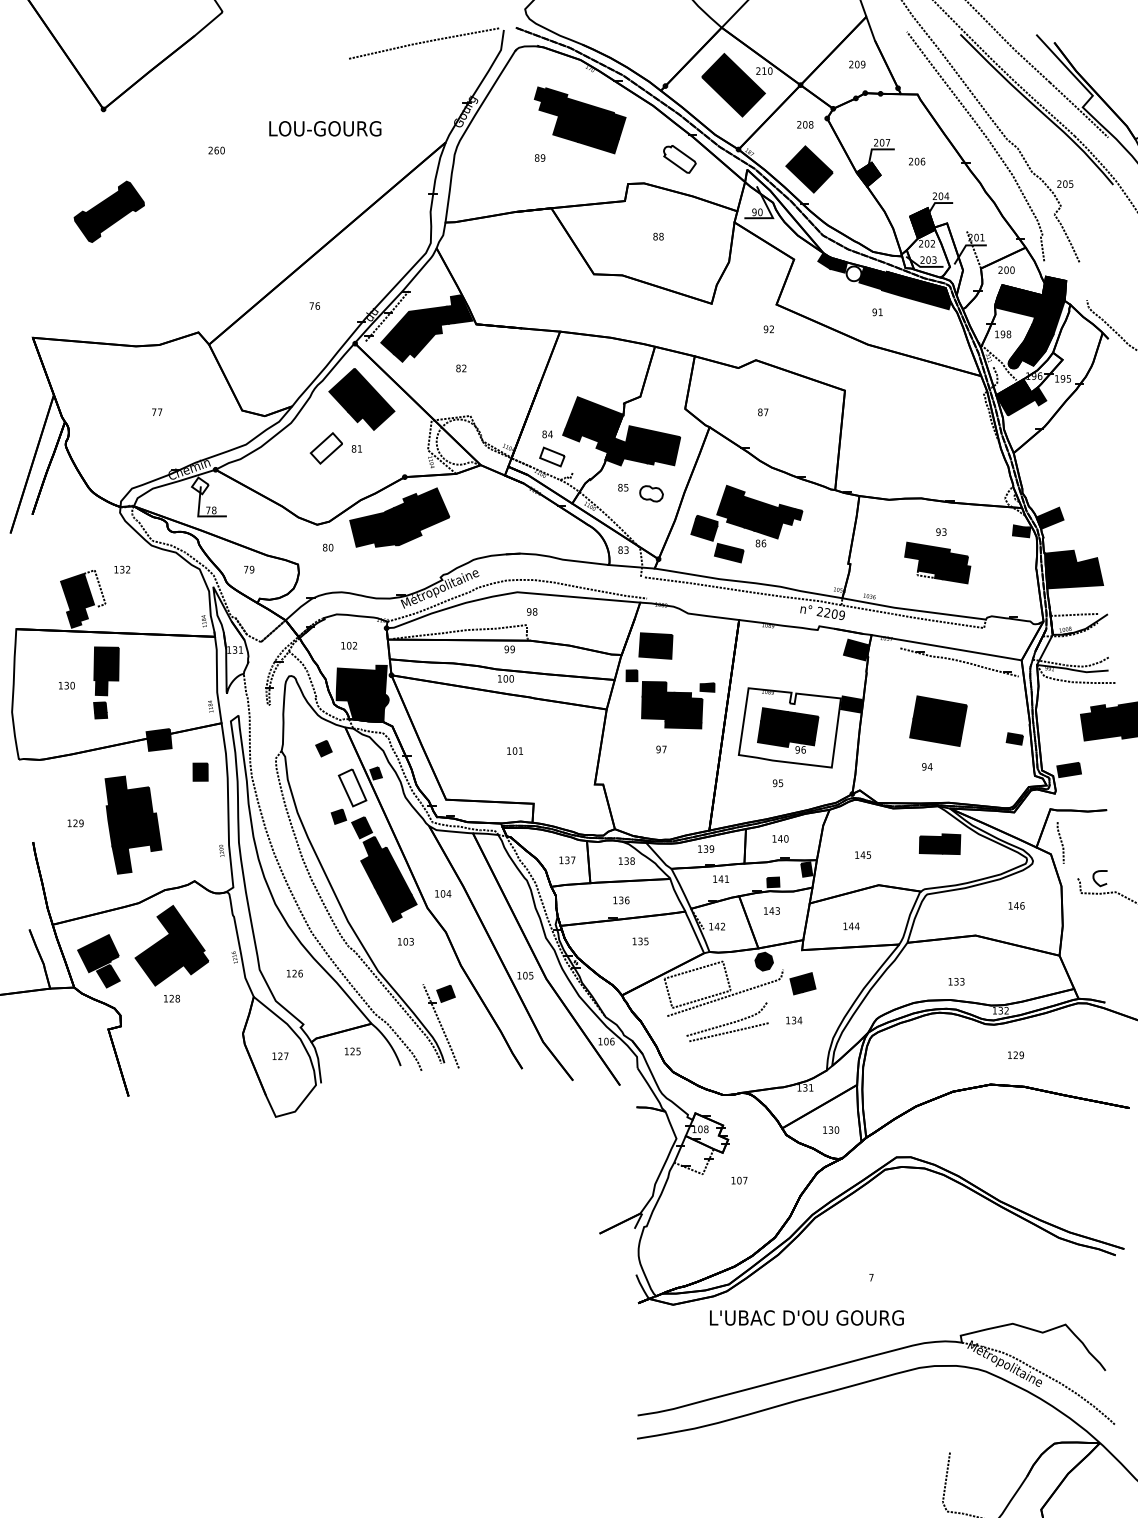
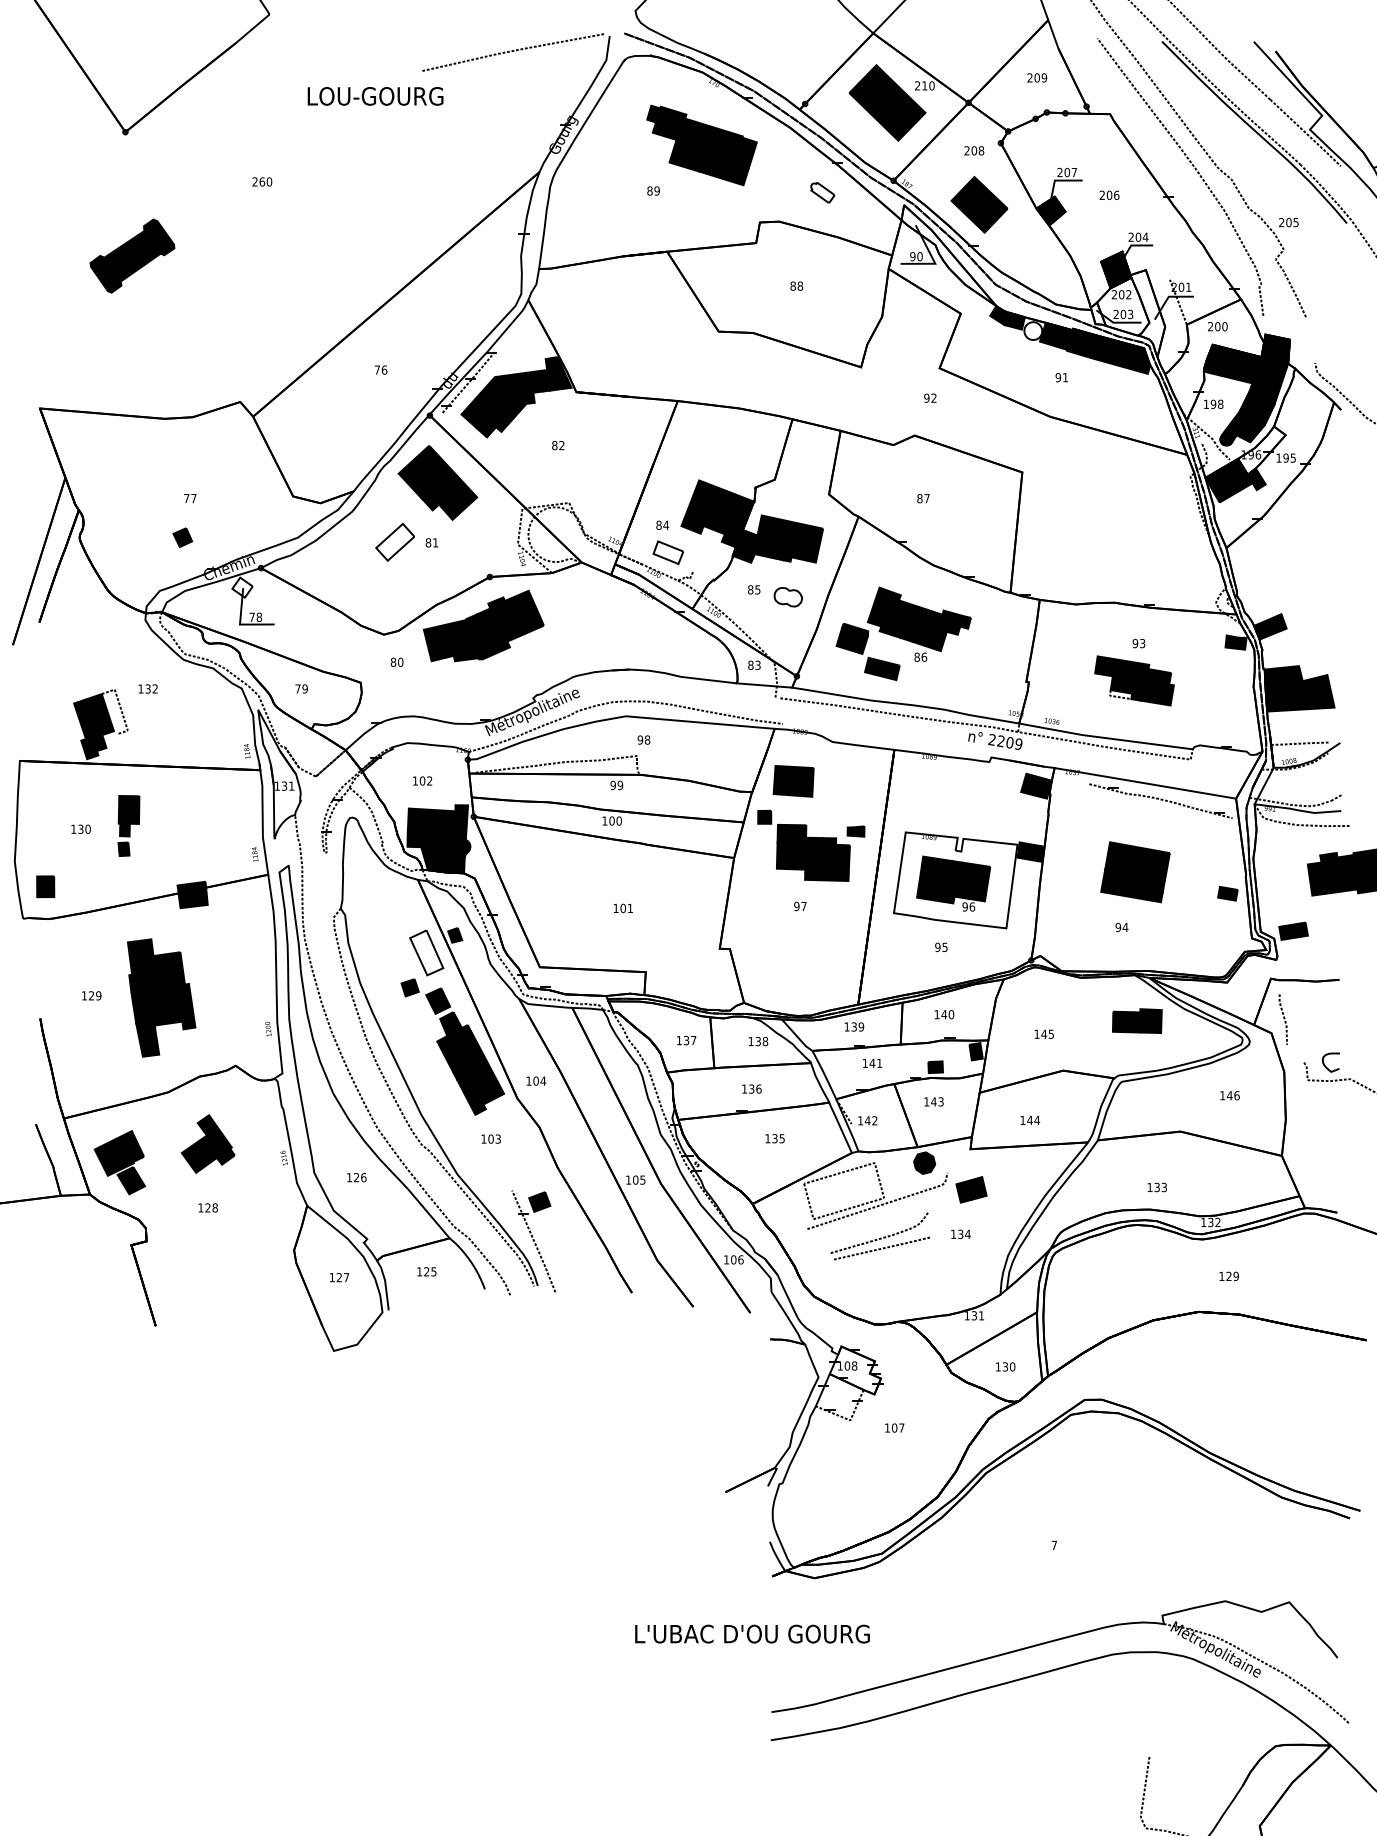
text: (325, 128) -> (375, 96), moved
part: (679, 159) -> (822, 192), size x0.6
part: (106, 682) -> (129, 825), size x0.7
part: (323, 748) -> (182, 537), moved
part: (200, 771) -> (45, 885), moved
part: (171, 945) -> (207, 1143), size x0.6
text: (806, 1317) -> (752, 1633), moved

